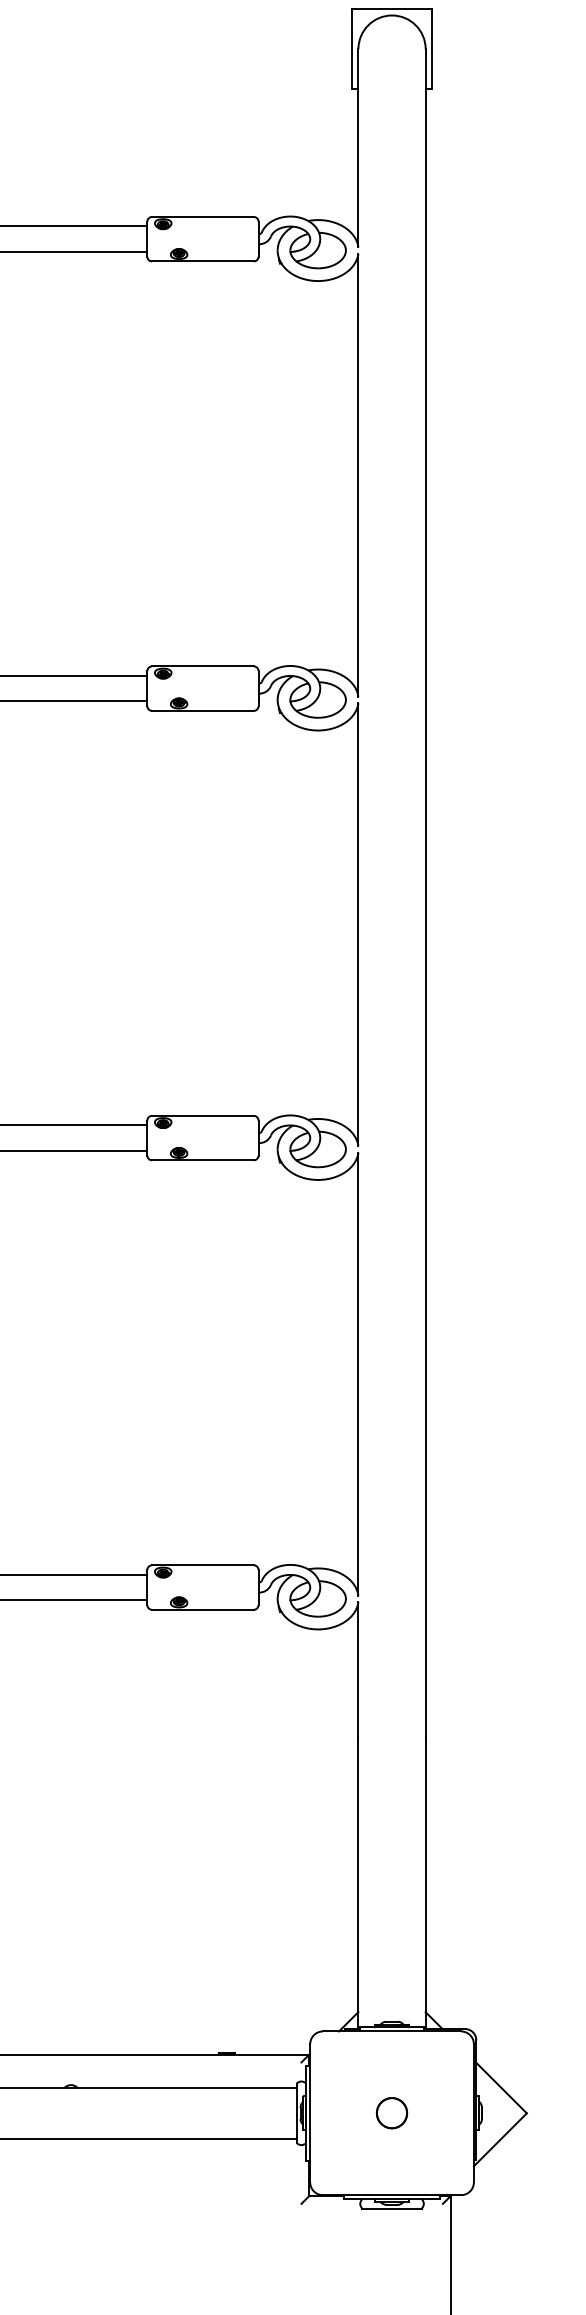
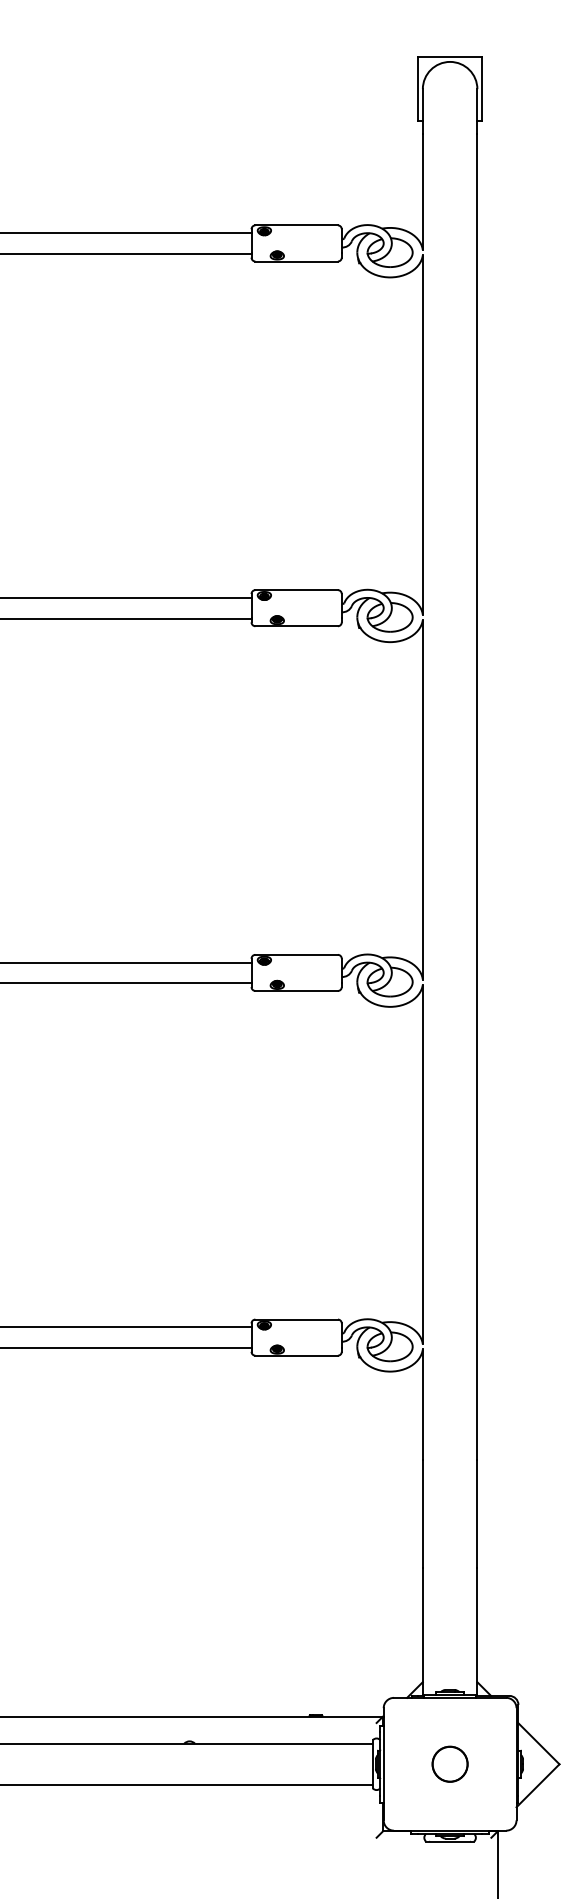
circle: (391, 2112) -> (449, 1763), size x1.43

